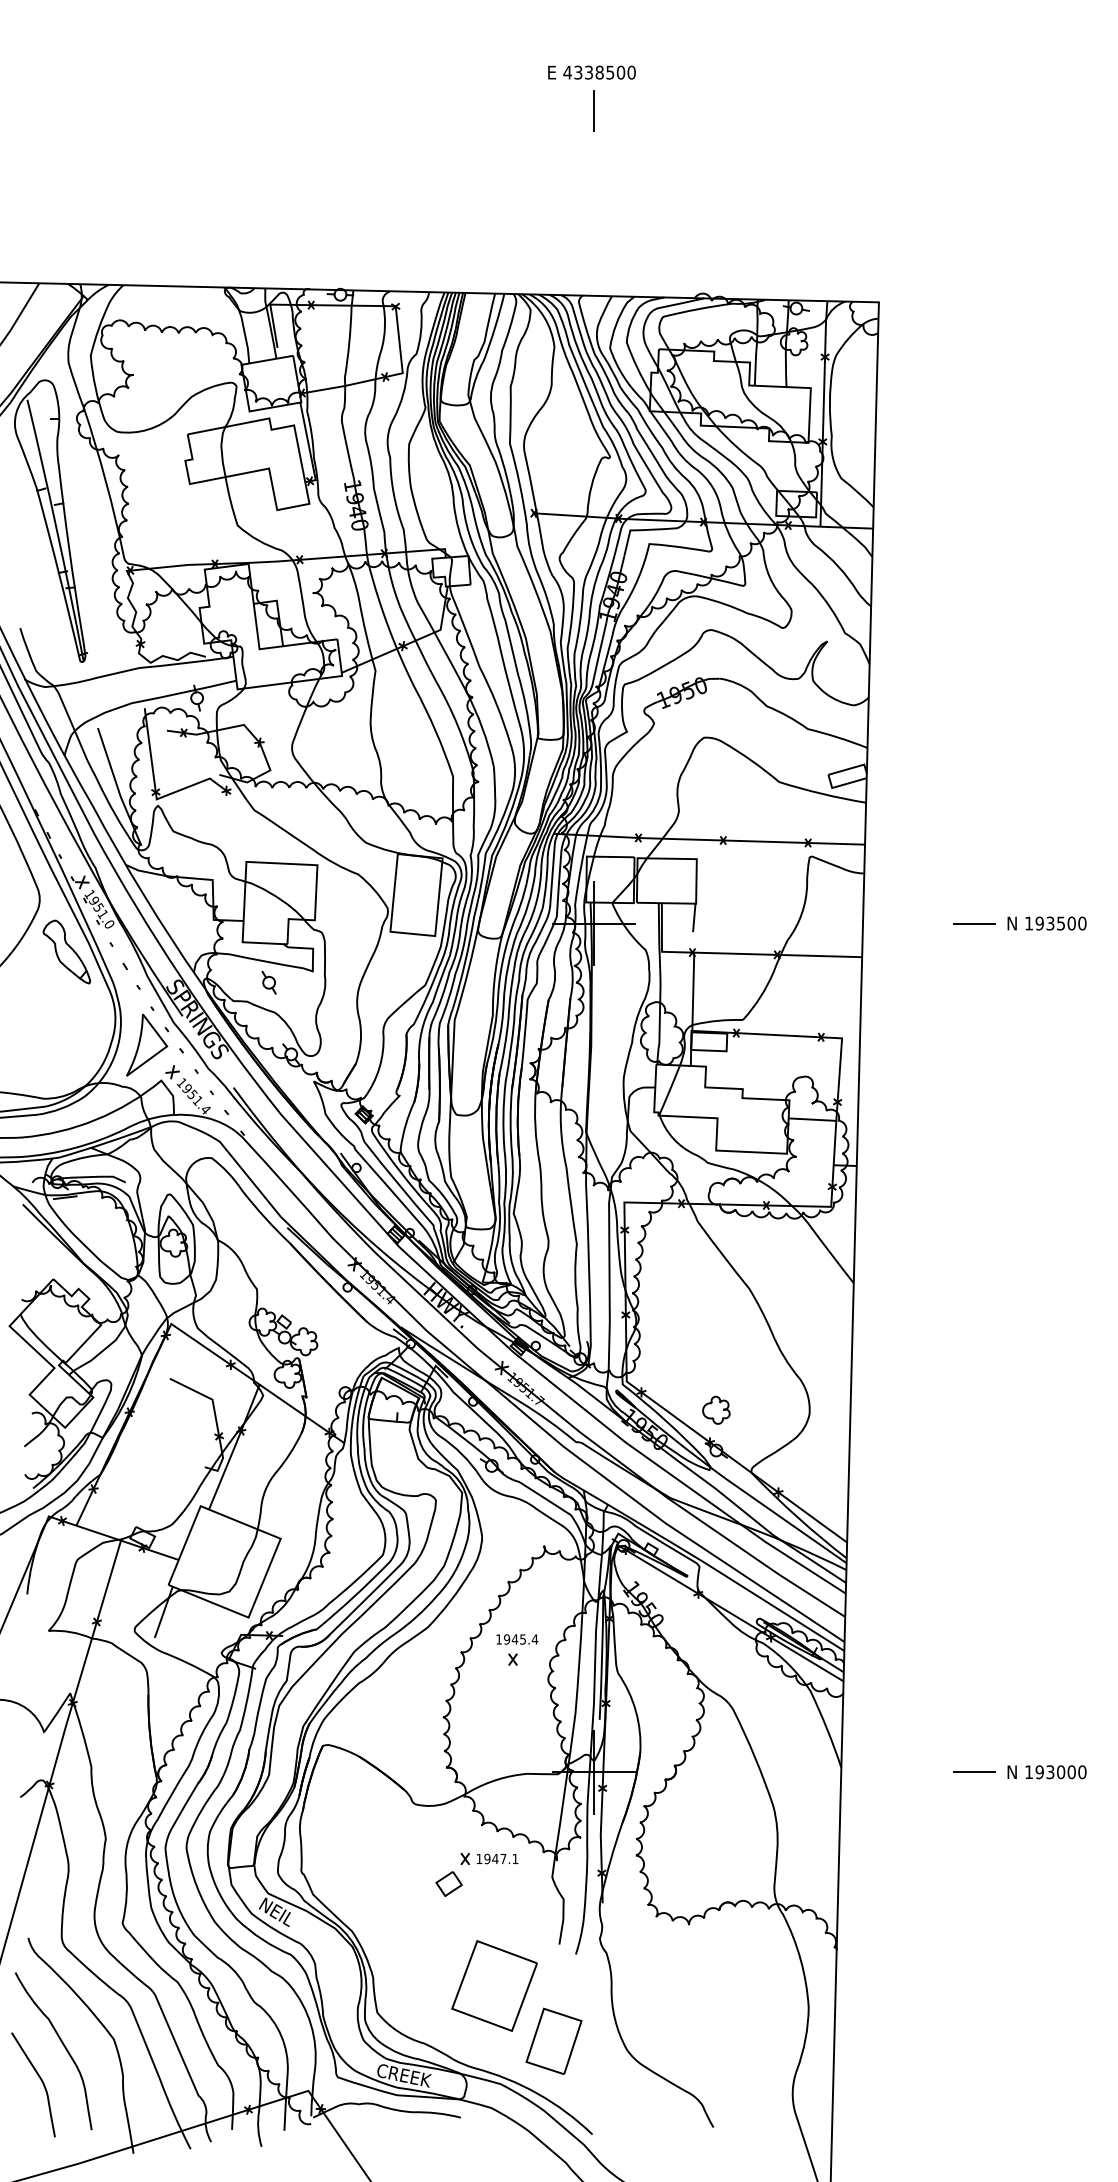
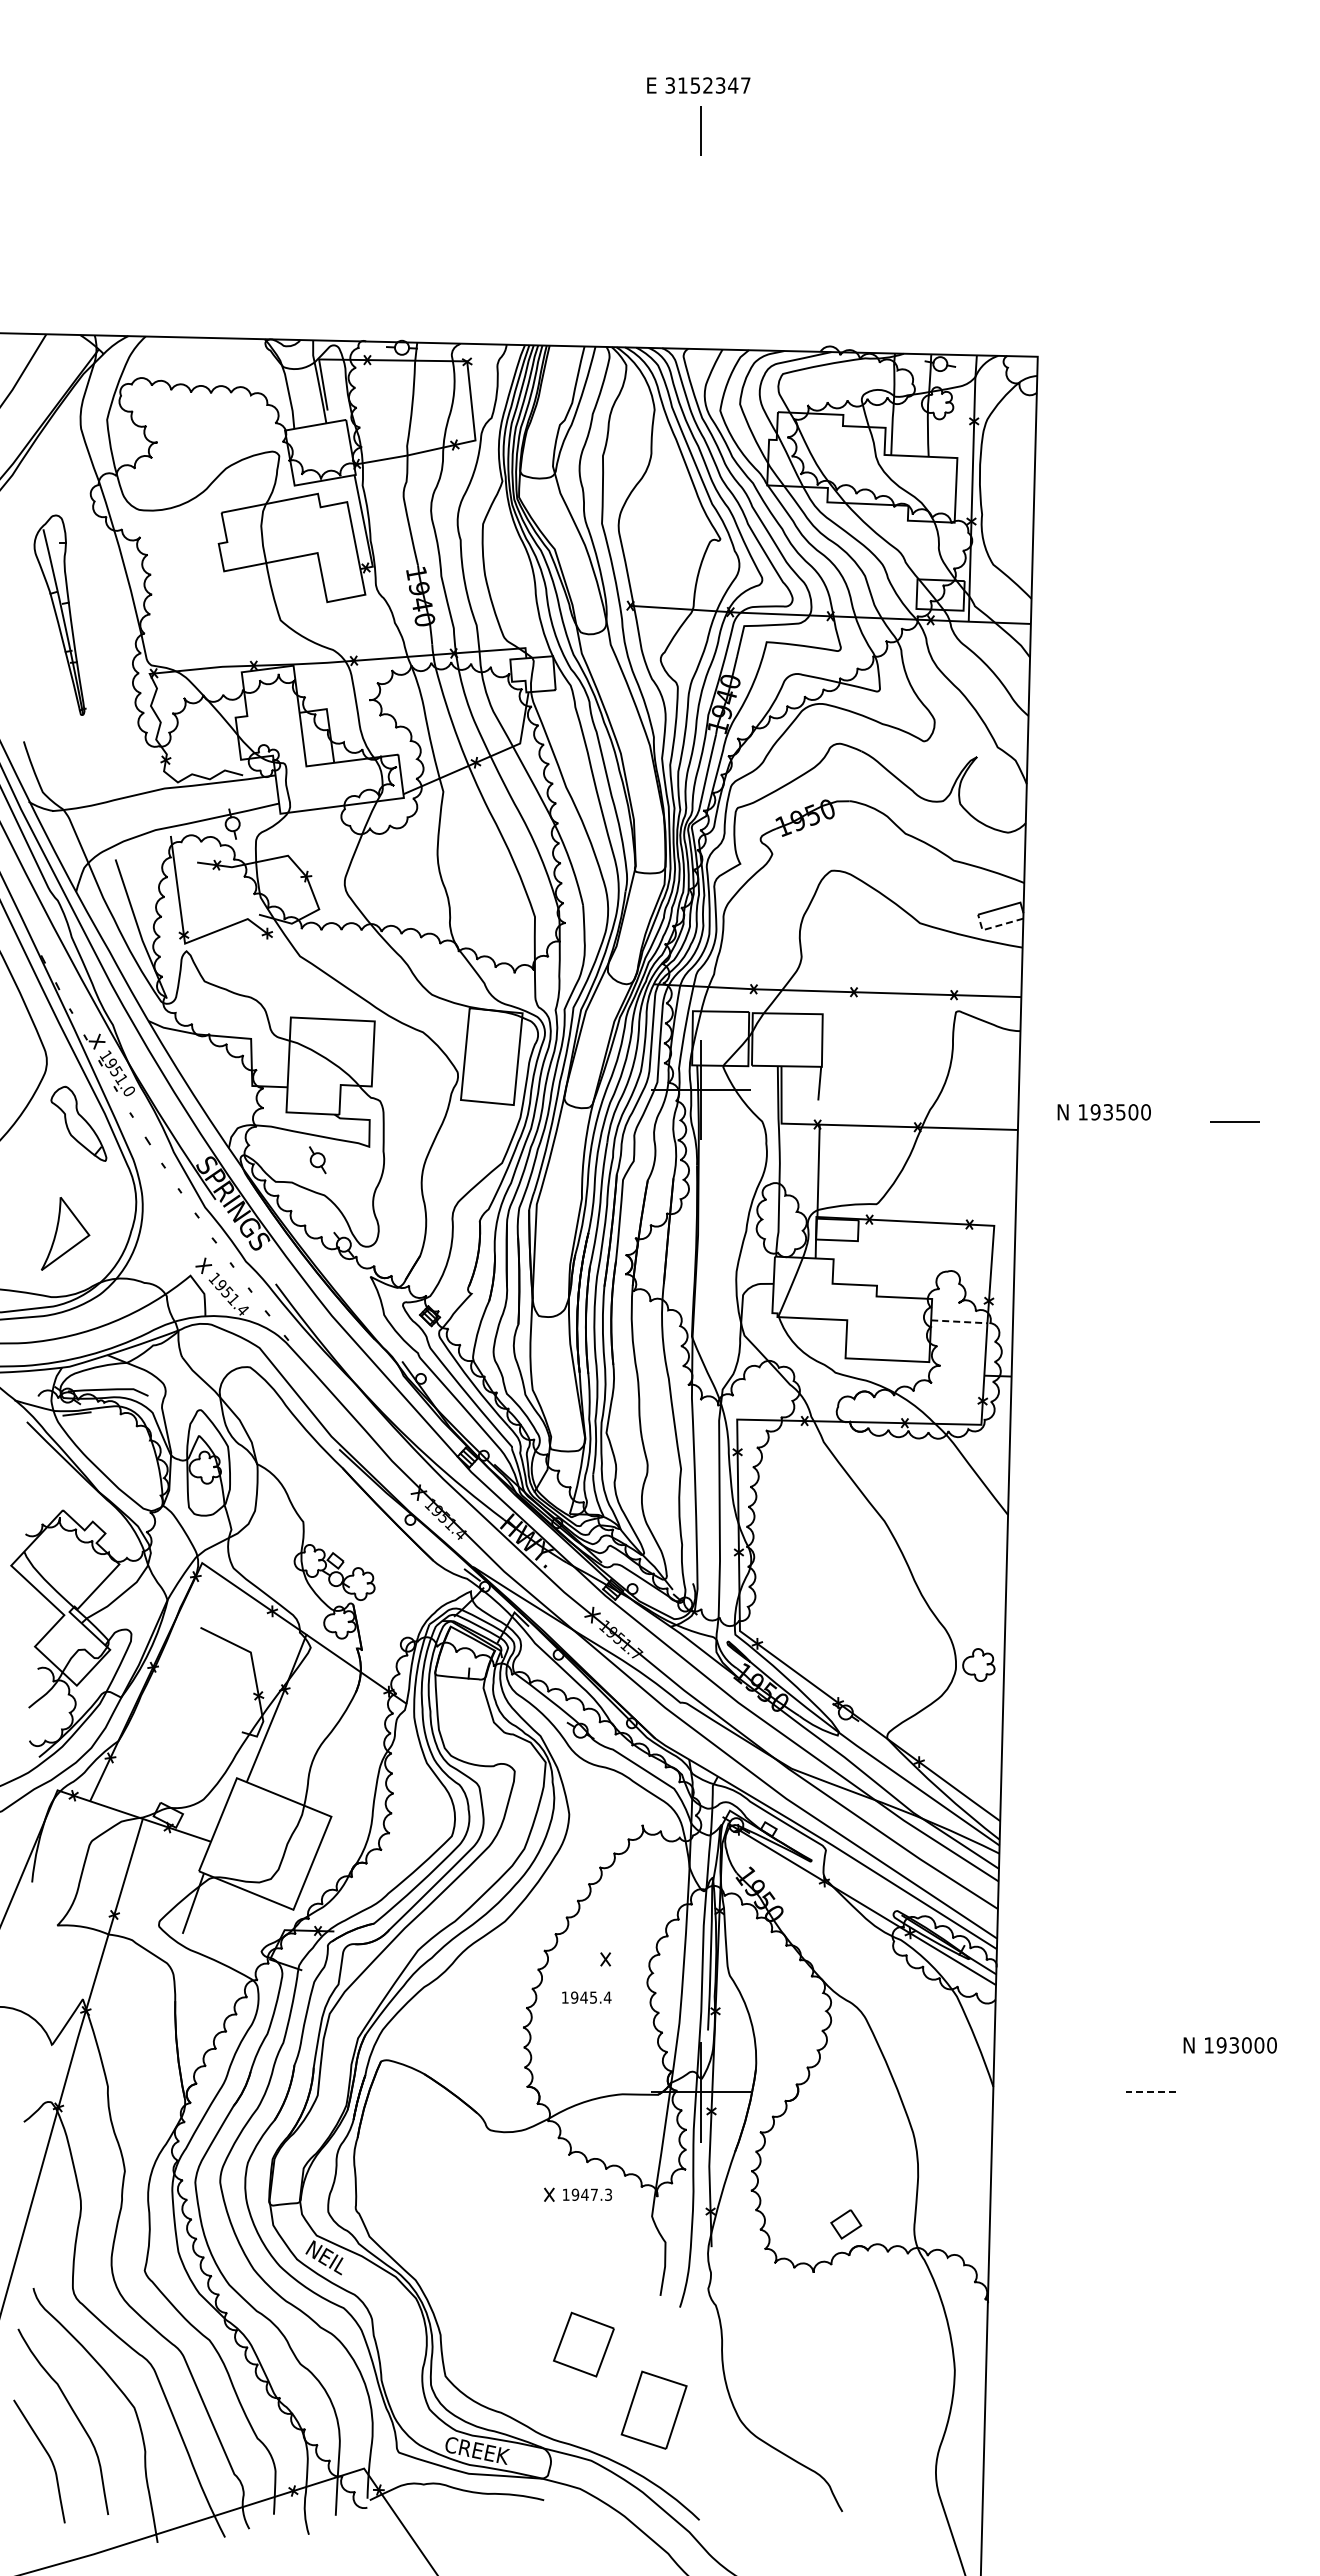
text: (599, 72) -> (707, 85), 4338500 -> 3152347
part: (50, 521) -> (59, 615), size x0.6
line: (841, 785) -> (993, 927), solid -> dashed
line: (974, 922) -> (1234, 1121), moved
text: (1046, 923) -> (1103, 1112), moved
part: (146, 1044) -> (65, 1233), moved
line: (812, 1119) -> (959, 1321), solid -> dashed
part: (716, 1409) -> (978, 1664), moved
text: (517, 1639) -> (586, 1997), moved
line: (974, 1772) -> (1150, 2092), solid -> dashed
text: (1046, 1772) -> (1229, 2045), moved
text: (515, 1858) -> (608, 2194), 1947.1 -> 1947.3
part: (449, 1884) -> (846, 2224), moved
part: (494, 1985) -> (583, 2344), size x0.6

